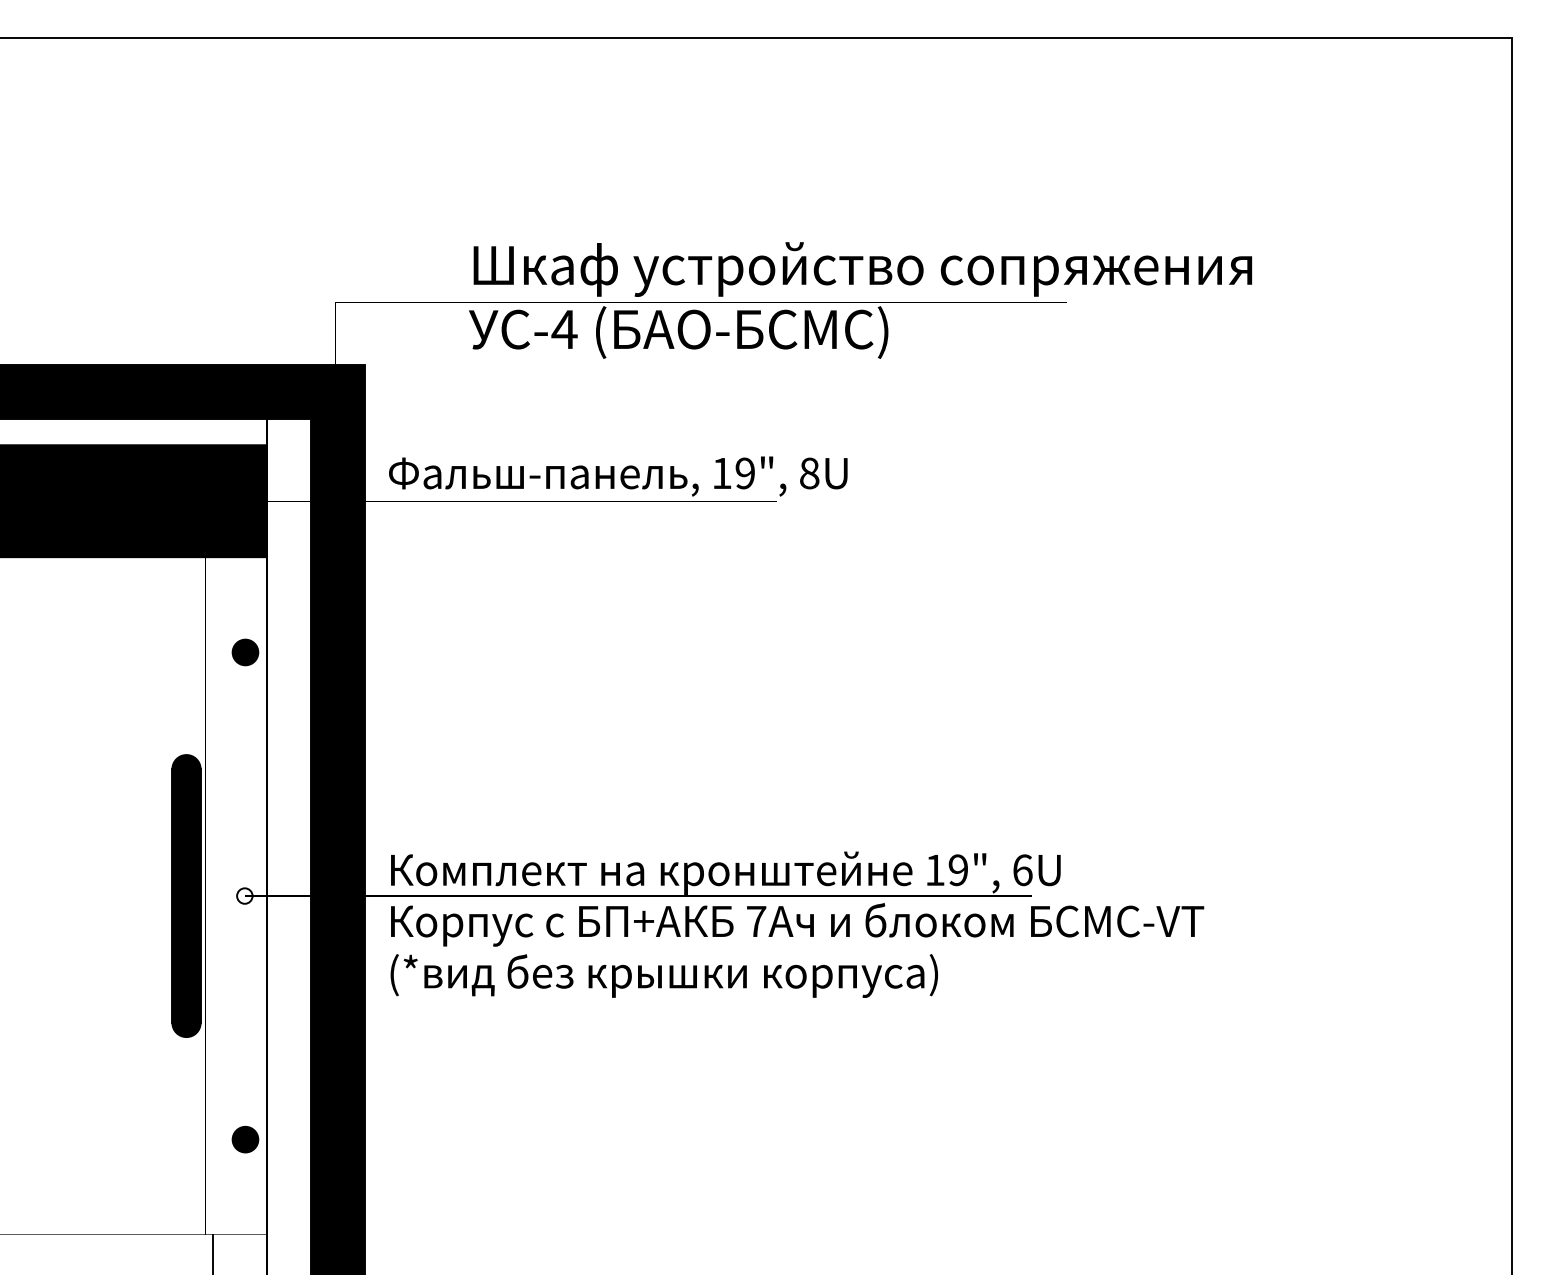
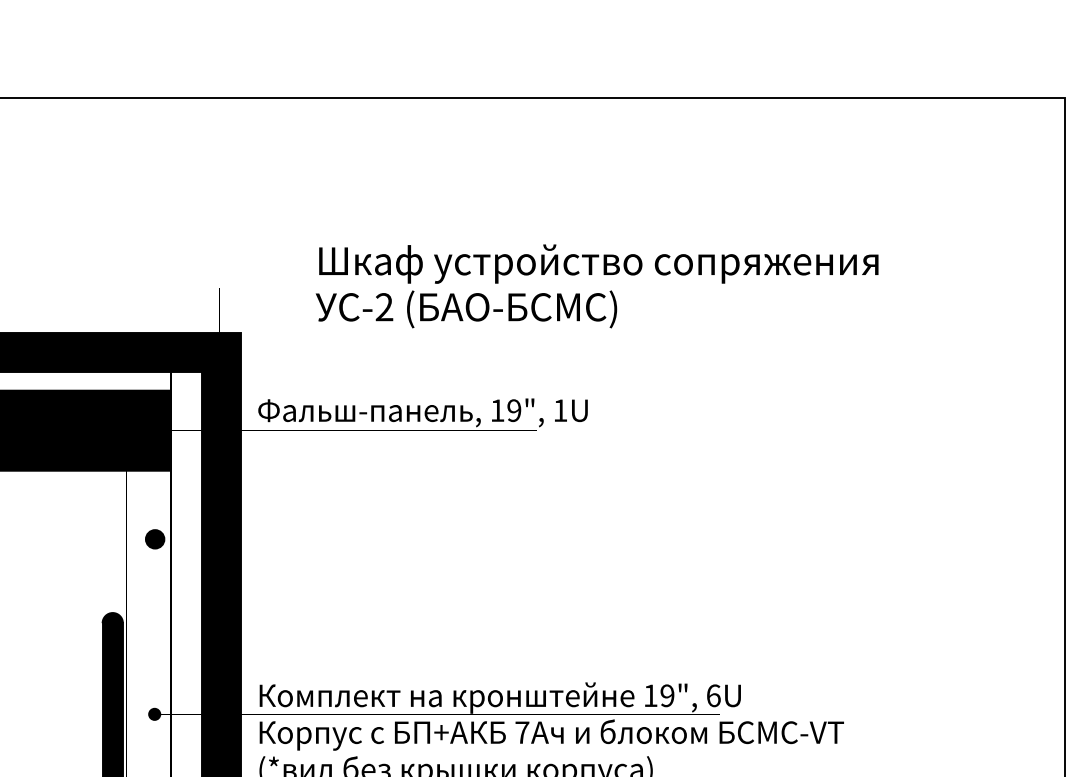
text: (564, 328) -> (384, 306), -4 -> -2
text: (809, 473) -> (560, 410), 8U -> 1U
fill: (244, 895) -> (154, 713), added

